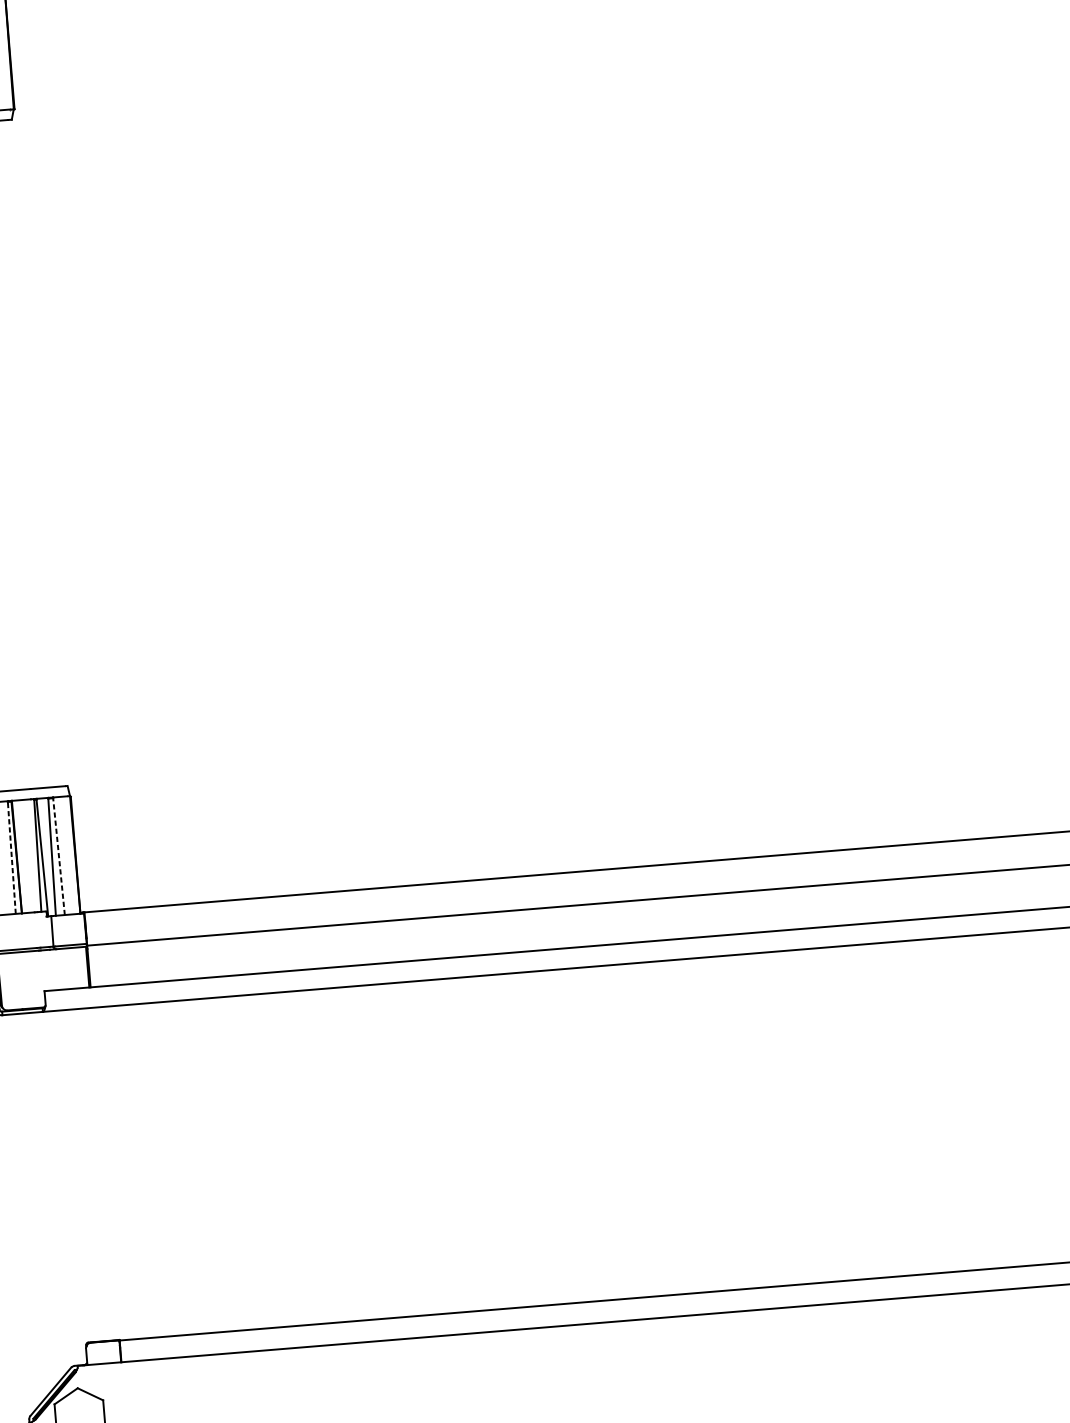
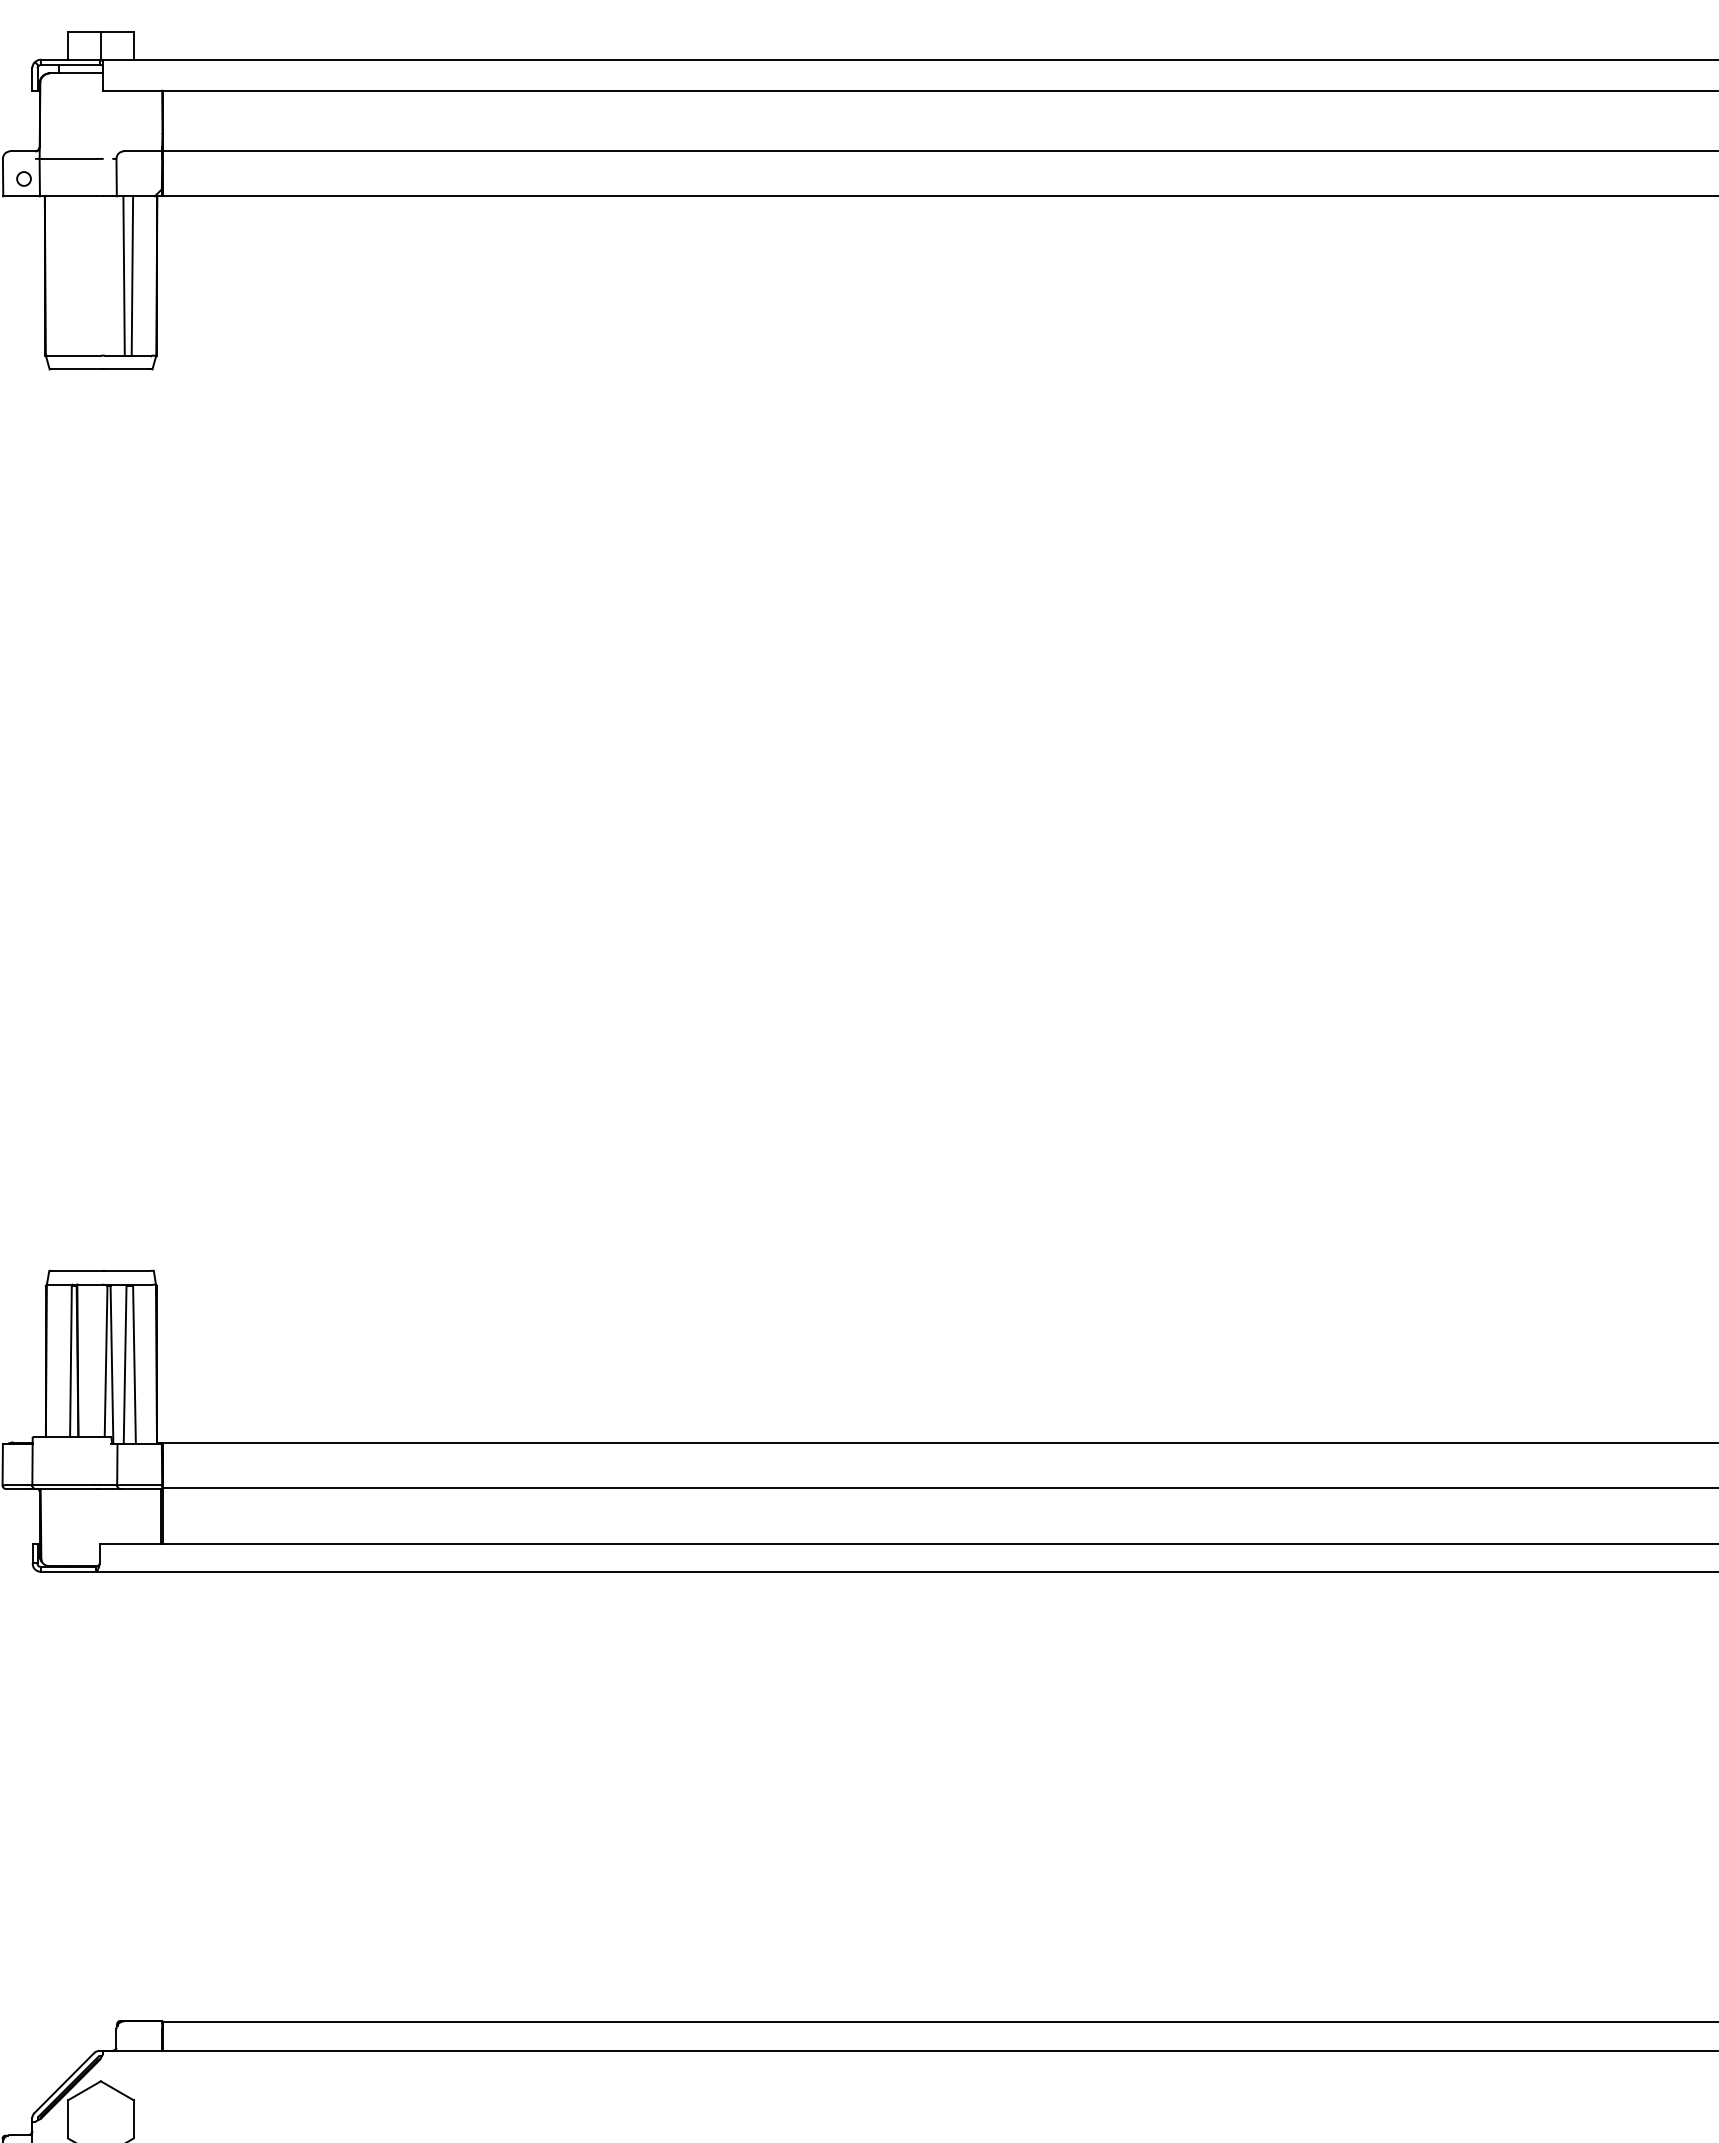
line: (58, 856) -> (134, 1364), dashed -> solid
line: (11, 858) -> (70, 1361), dashed -> solid

